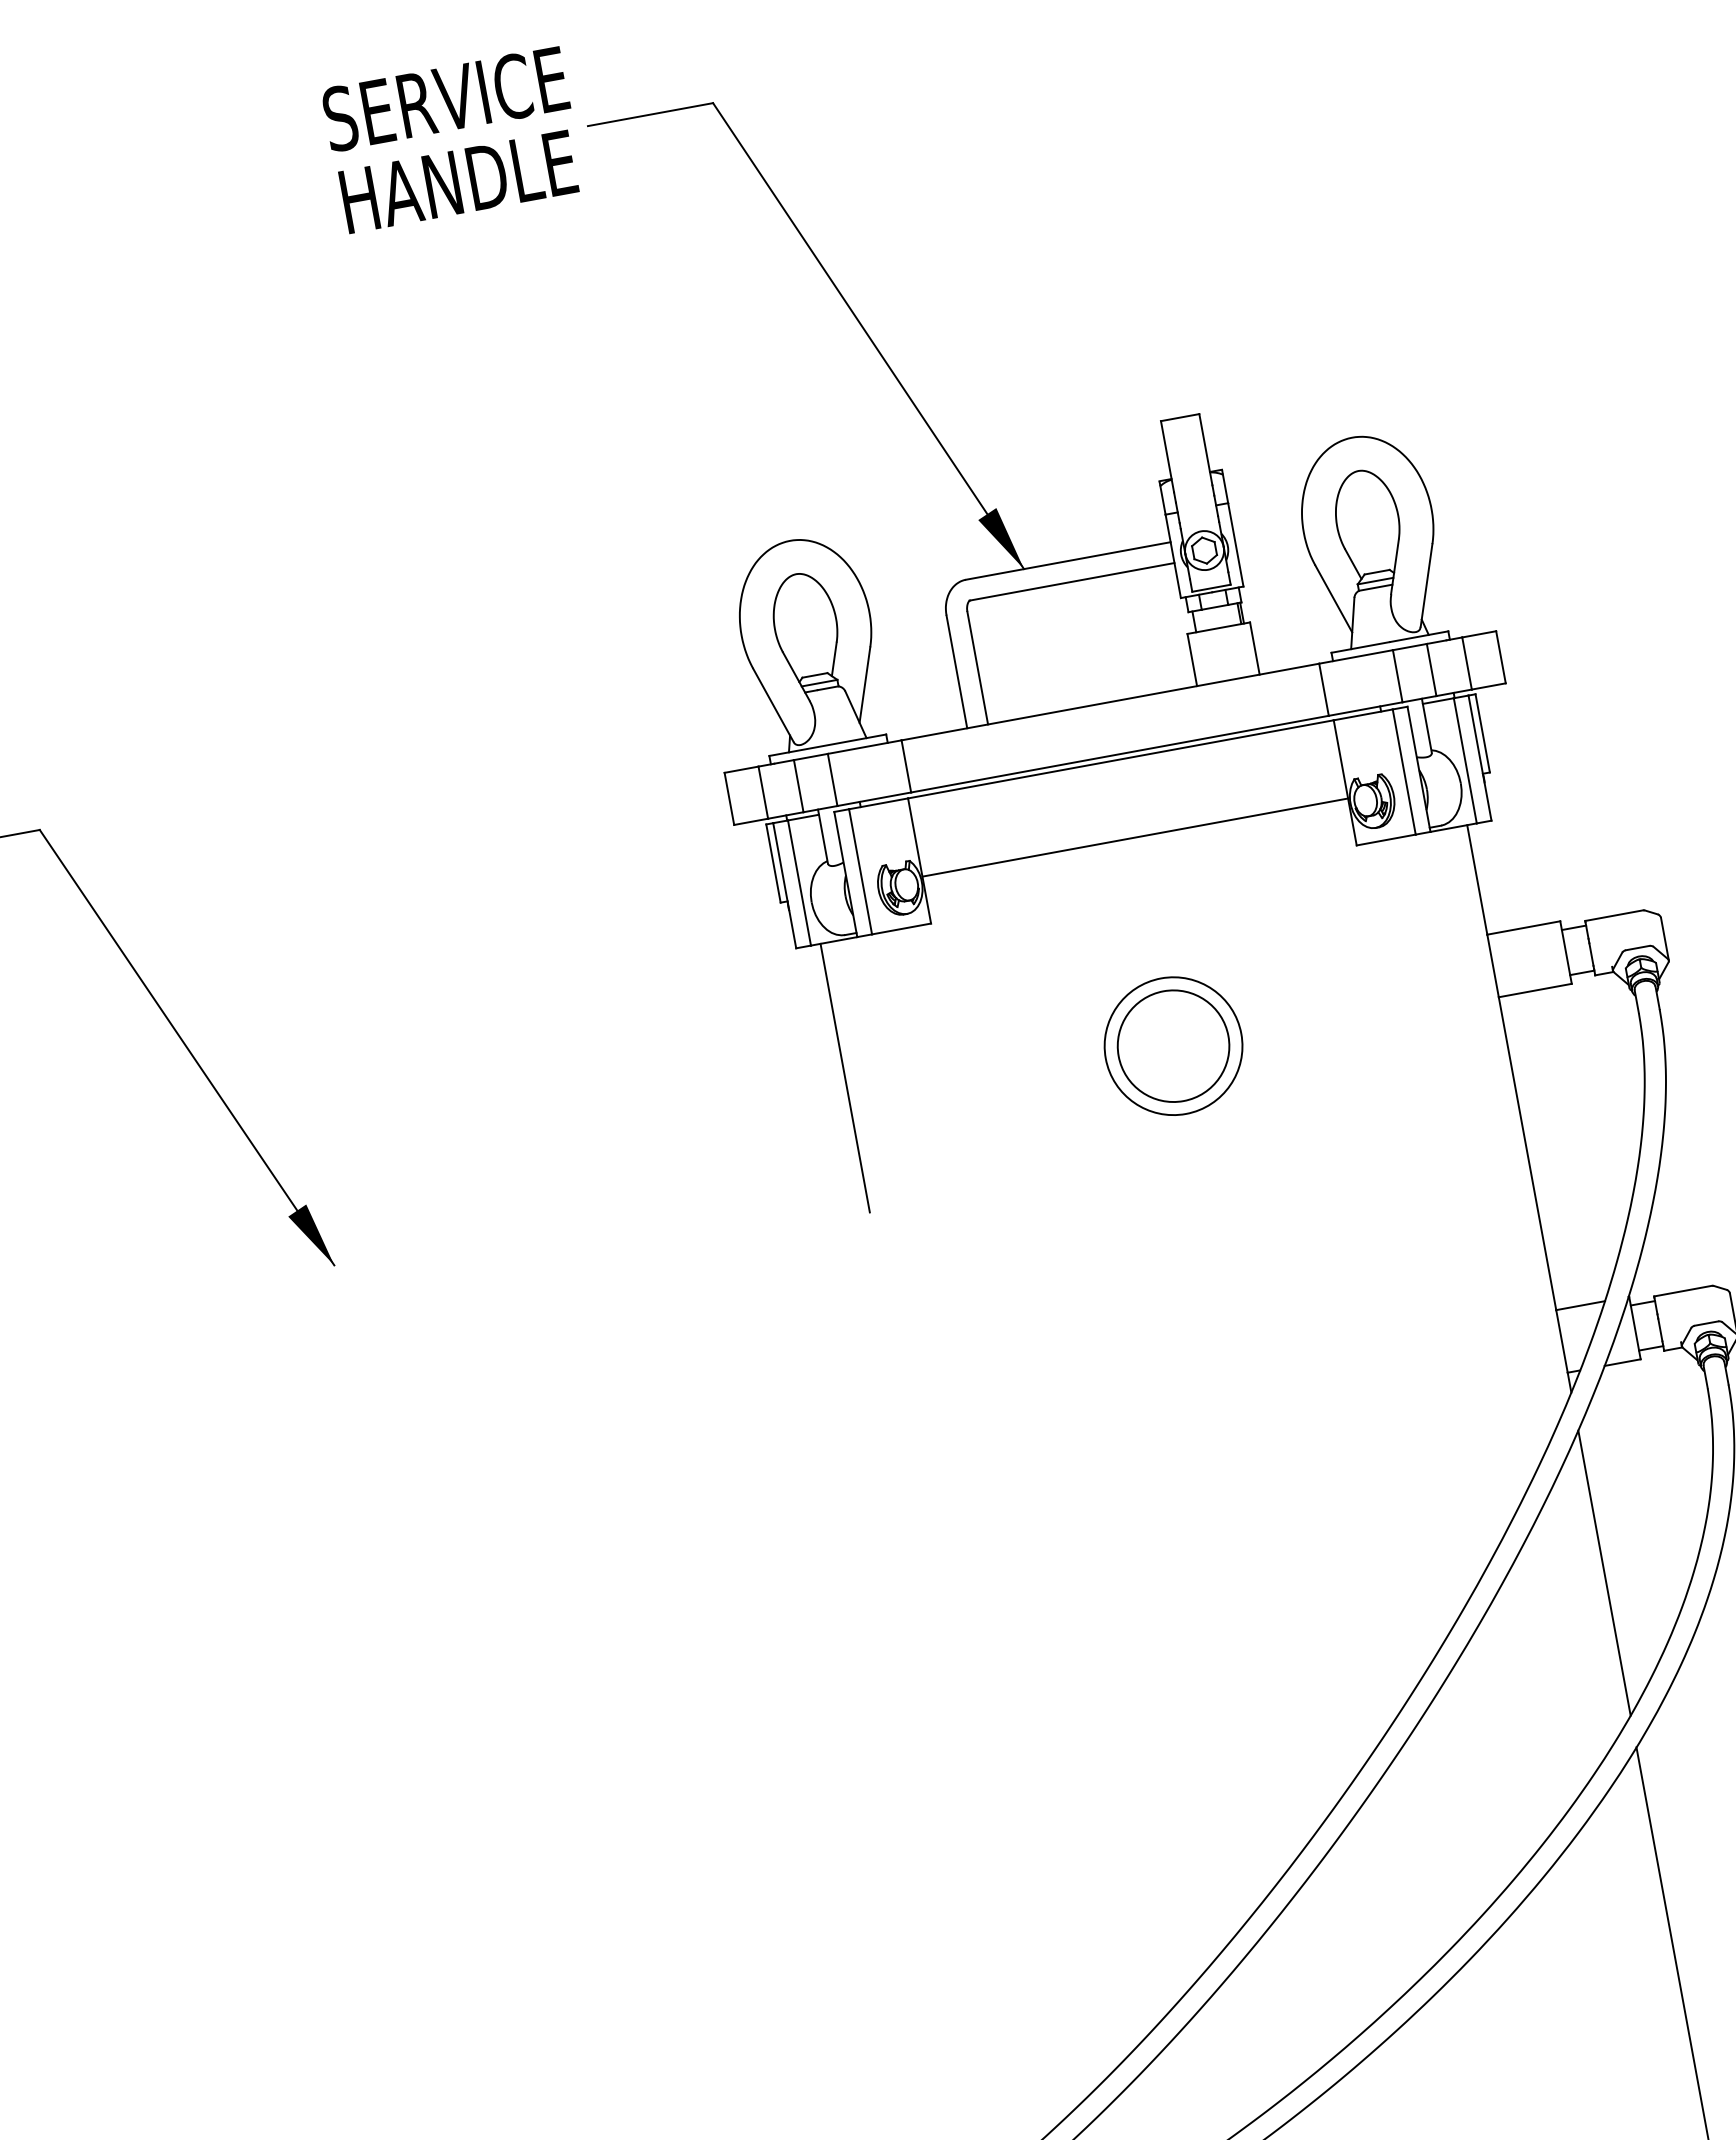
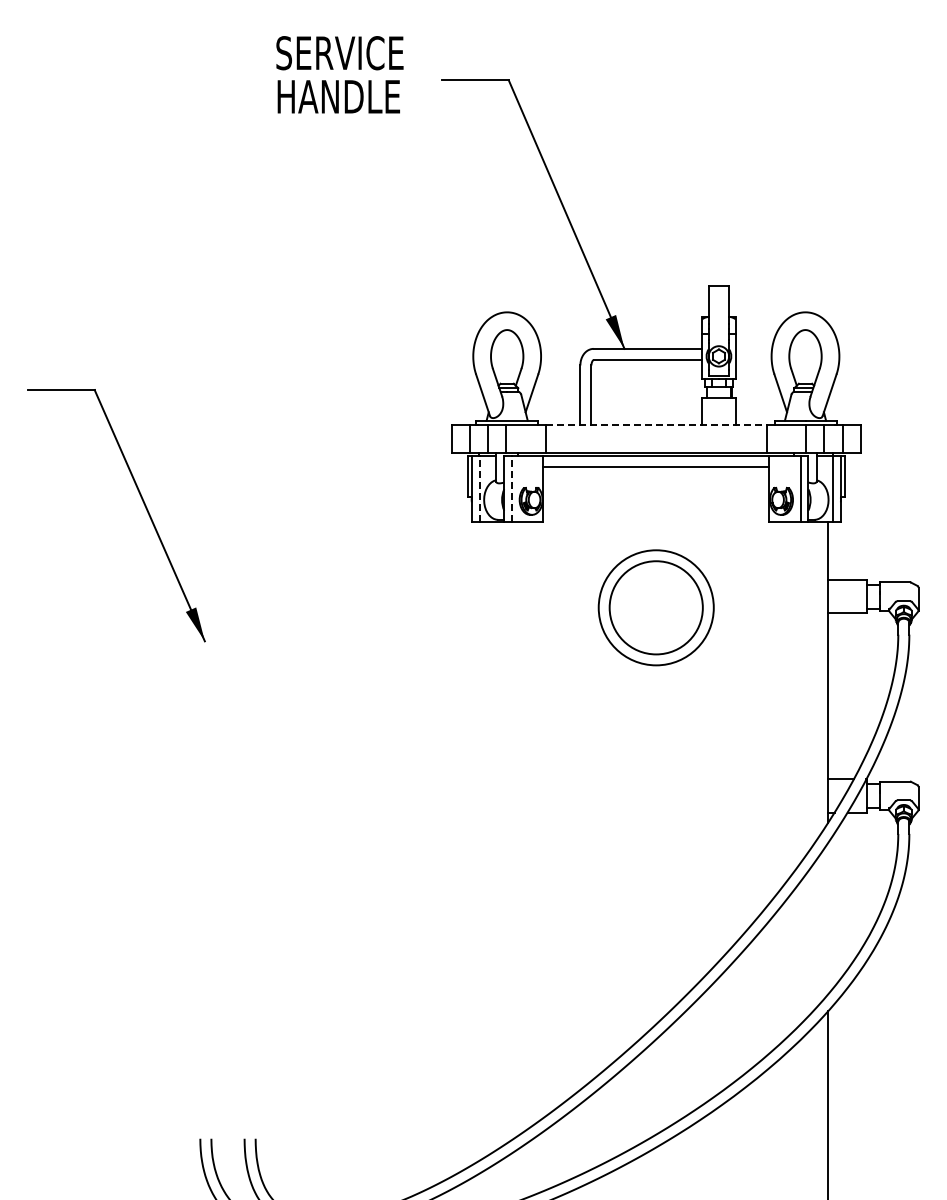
text: (452, 139) -> (339, 74), moved
line: (1110, 702) -> (656, 425), solid -> dashed
line: (1135, 838) -> (656, 467), moved
line: (861, 870) -> (512, 488), solid -> dashed
line: (798, 882) -> (479, 488), solid -> dashed
part: (1173, 1045) -> (656, 607), size x1.6
line: (844, 1078) -> (484, 593), removed
line: (1603, 1572) -> (827, 918), removed

